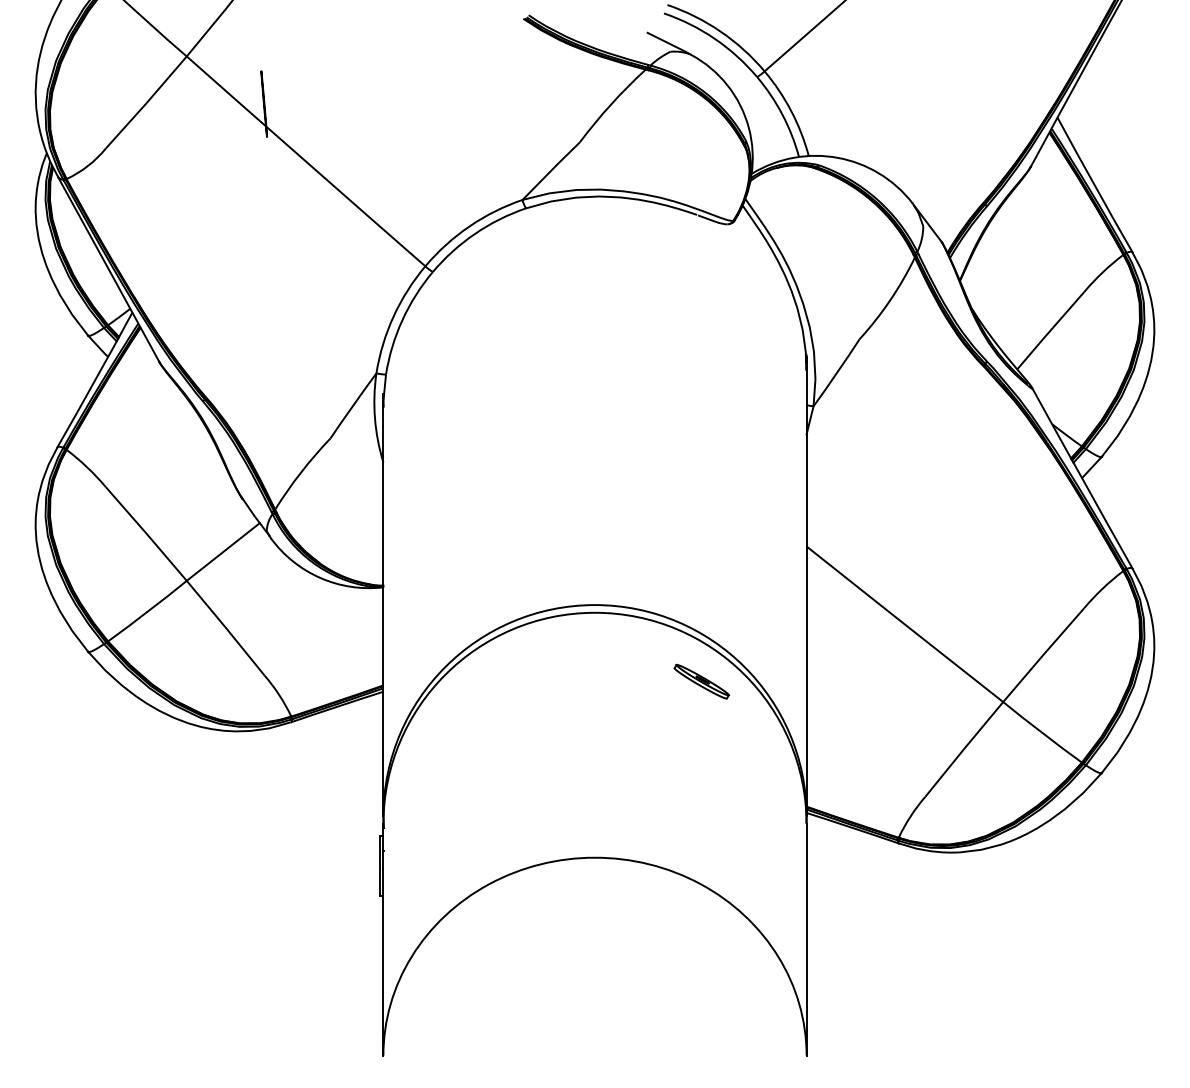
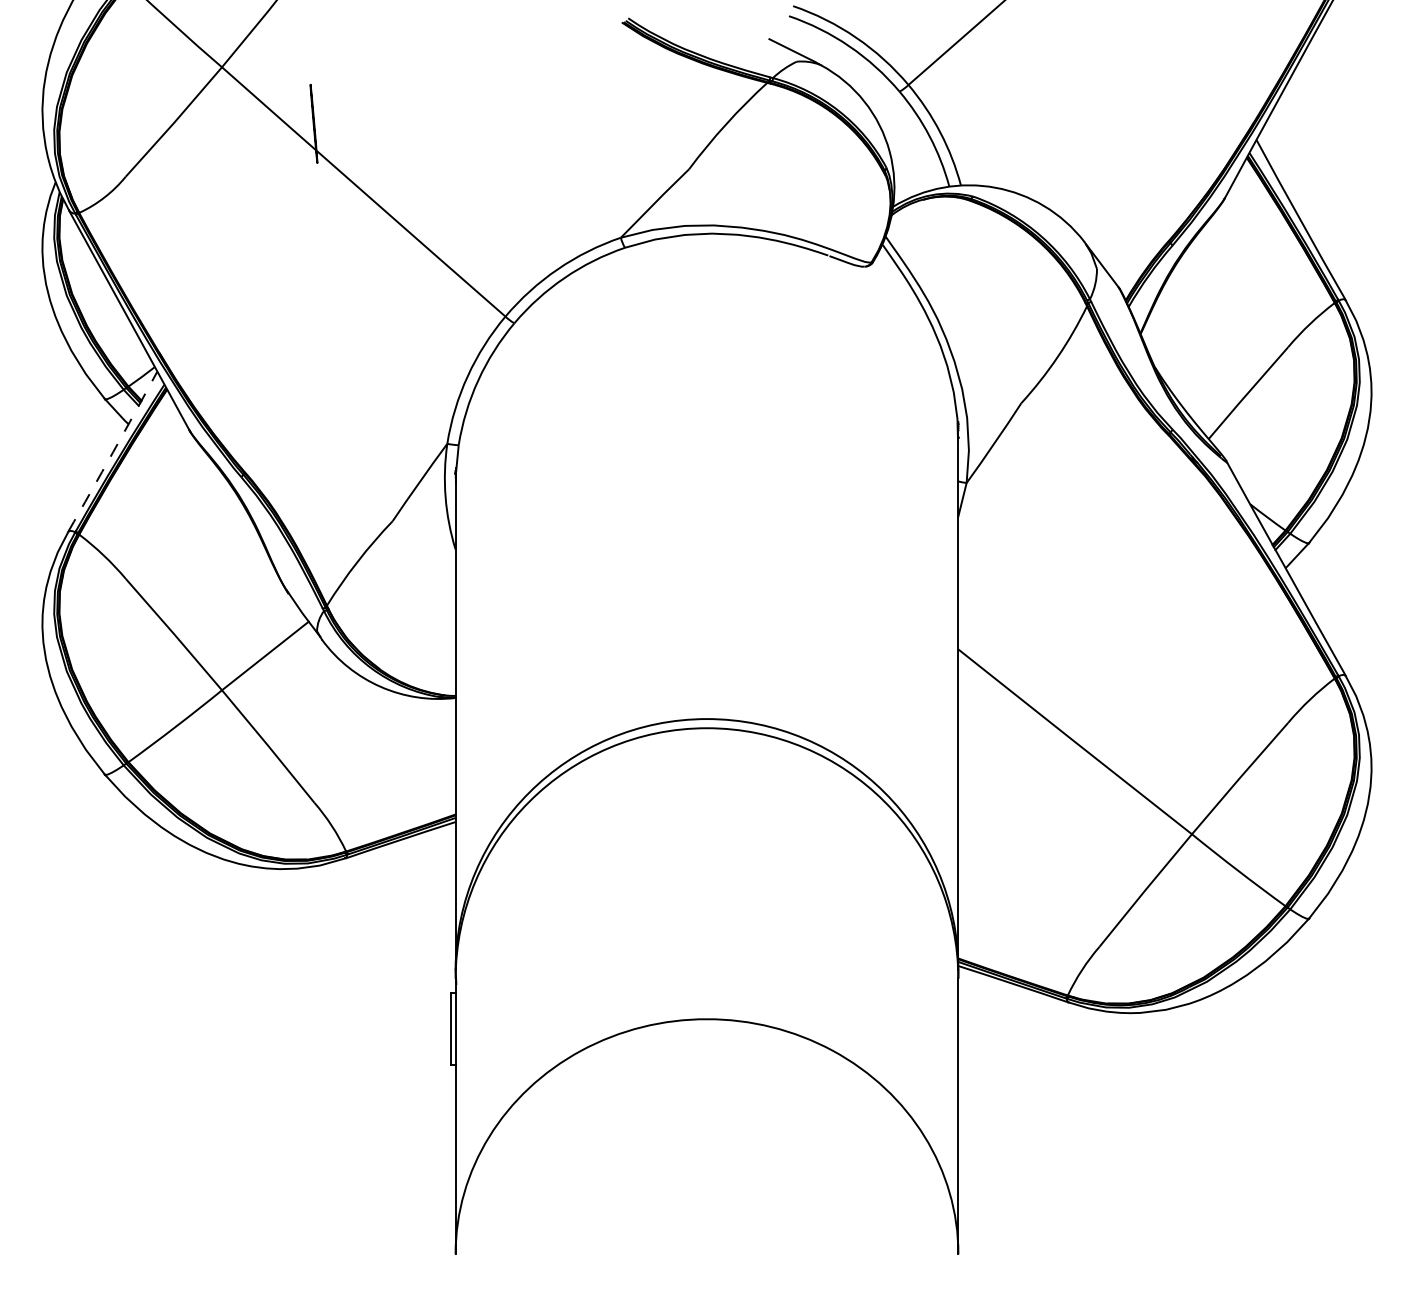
arc: (95, 380) -> (113, 452), solid -> dashed
part: (701, 682) -> (833, 810), removed

